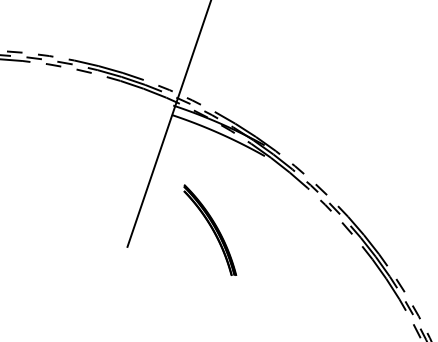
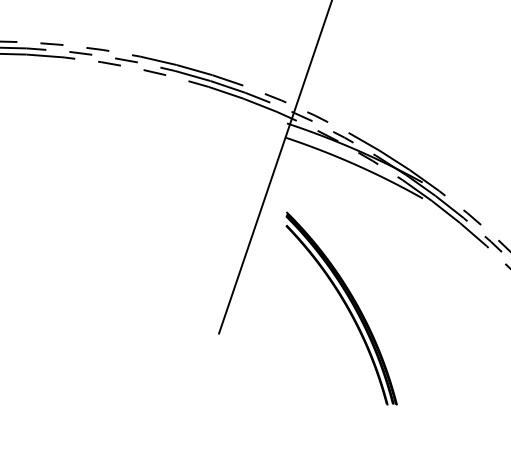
part: (210, 229) -> (342, 307), size x1.43

